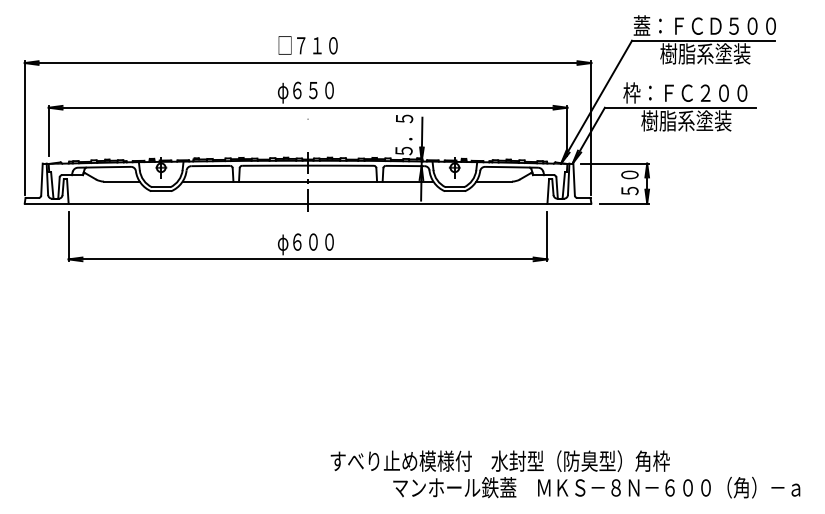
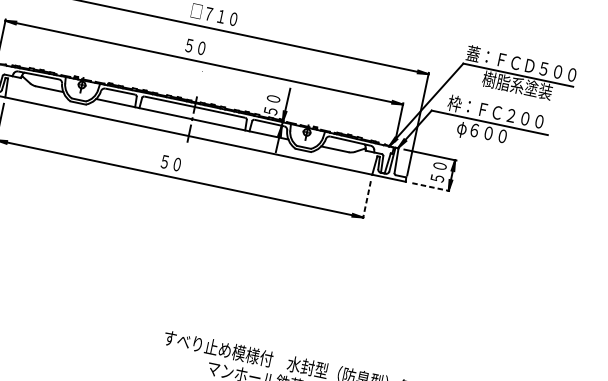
text: (305, 92) -> (204, 50), φ６５０ -> ５０
text: (686, 122) -> (491, 135), 樹脂系塗装 -> φ６００
text: (404, 127) -> (274, 93), ５．５ -> ５０
line: (624, 203) -> (431, 187), solid -> dashed
line: (547, 236) -> (366, 200), solid -> dashed
text: (305, 244) -> (180, 167), φ６００ -> ５０

